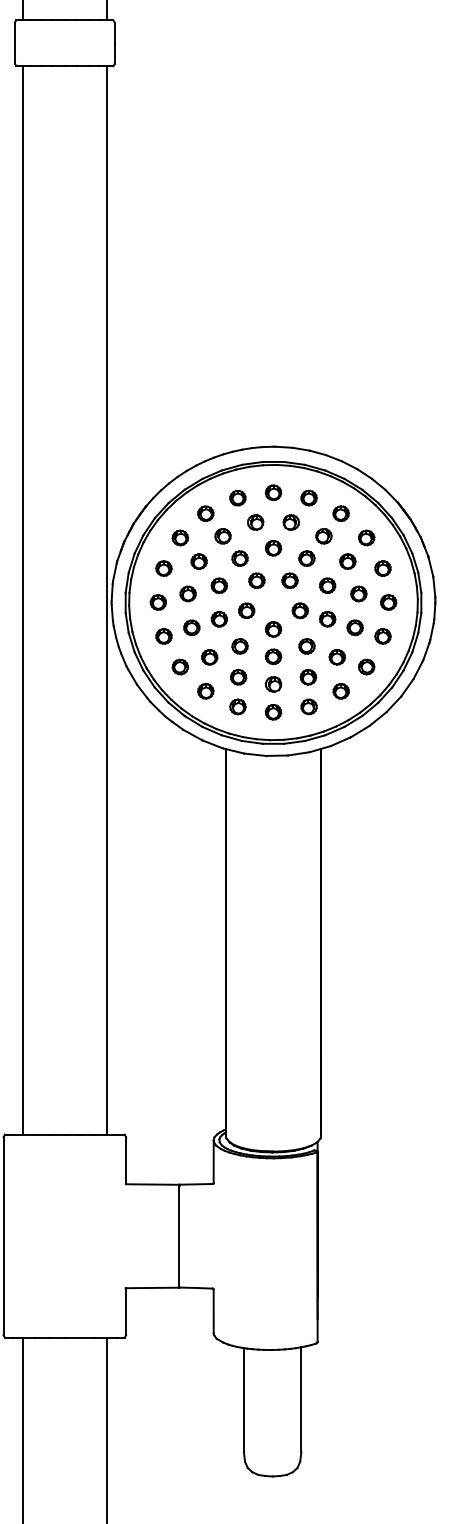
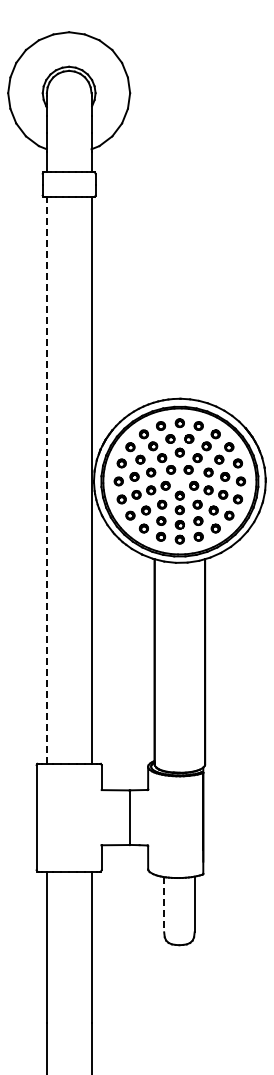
line: (22, 598) -> (46, 479), solid -> dashed
line: (244, 1399) -> (164, 904), solid -> dashed

